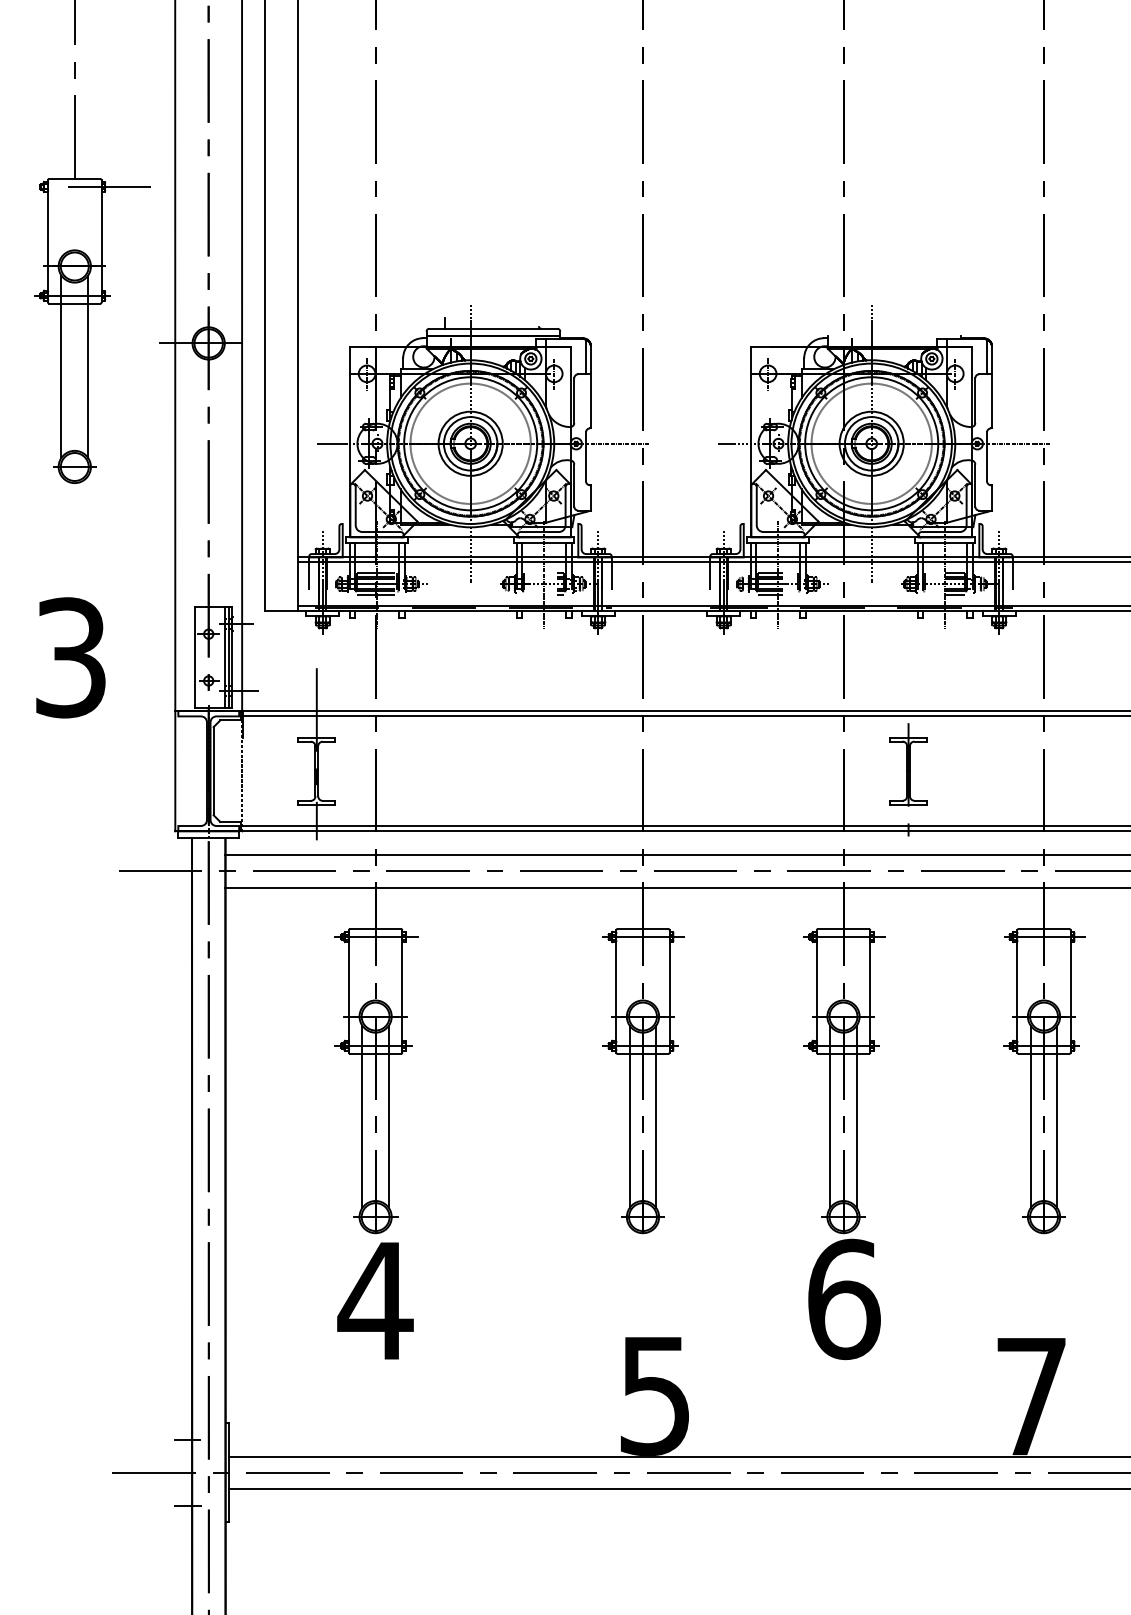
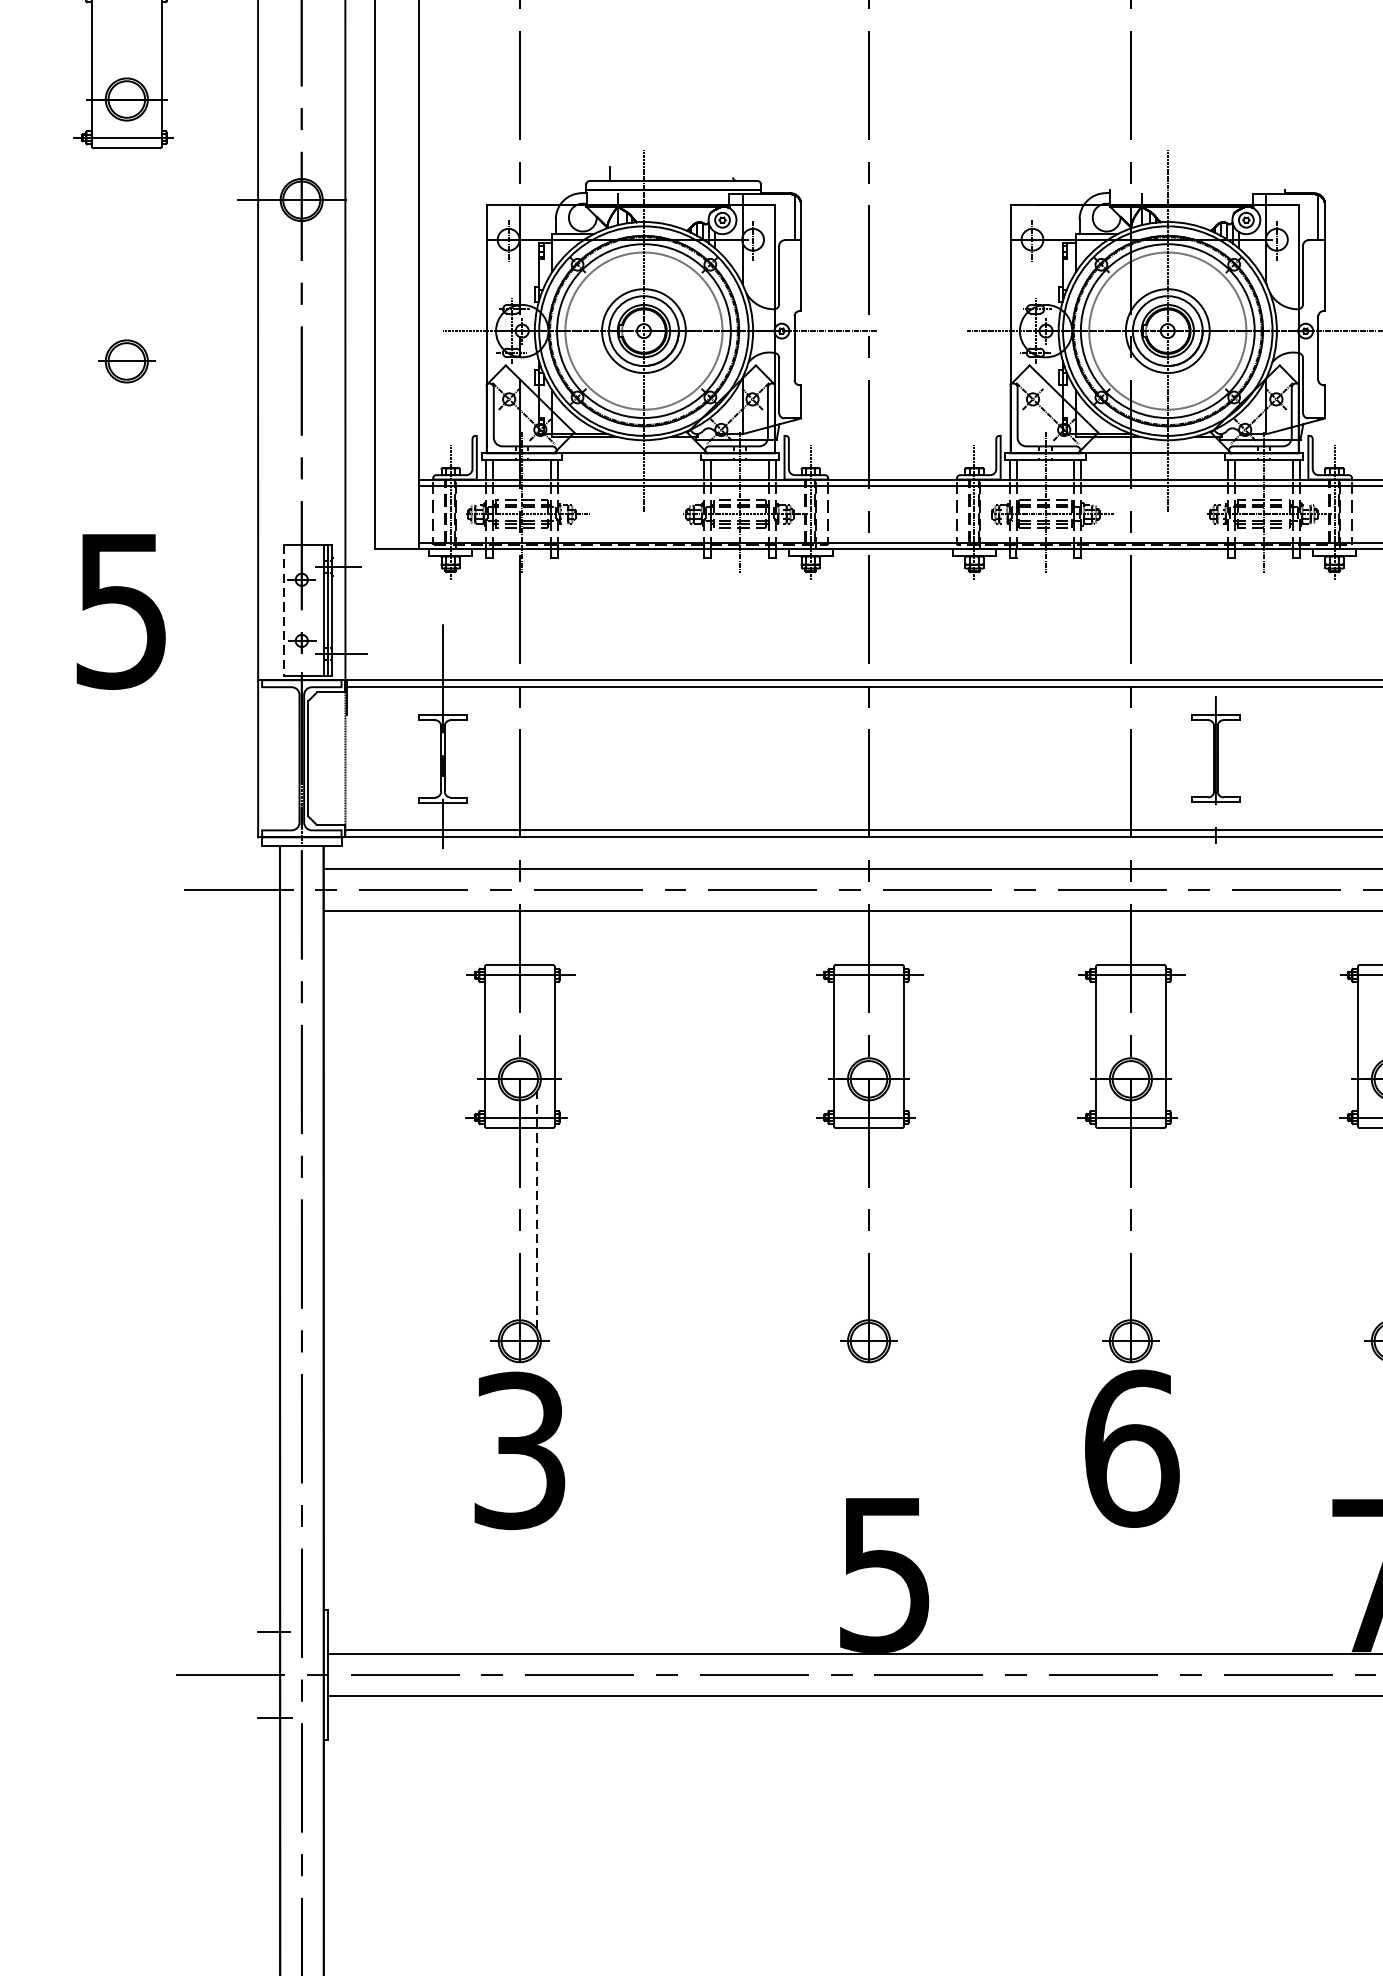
line: (61, 366) -> (109, 230), removed
line: (88, 366) -> (144, 230), removed
text: (70, 657) -> (121, 610), 3 -> 5
line: (195, 658) -> (284, 611), solid -> dashed
line: (362, 1116) -> (502, 1209), removed
line: (389, 1116) -> (537, 1209), solid -> dashed
line: (629, 1116) -> (851, 1209), removed
line: (656, 1116) -> (886, 1209), removed
line: (830, 1116) -> (1113, 1209), removed
line: (856, 1116) -> (1147, 1209), removed
line: (1030, 1116) -> (1375, 1209), removed
text: (375, 1300) -> (519, 1450), 4 -> 3

